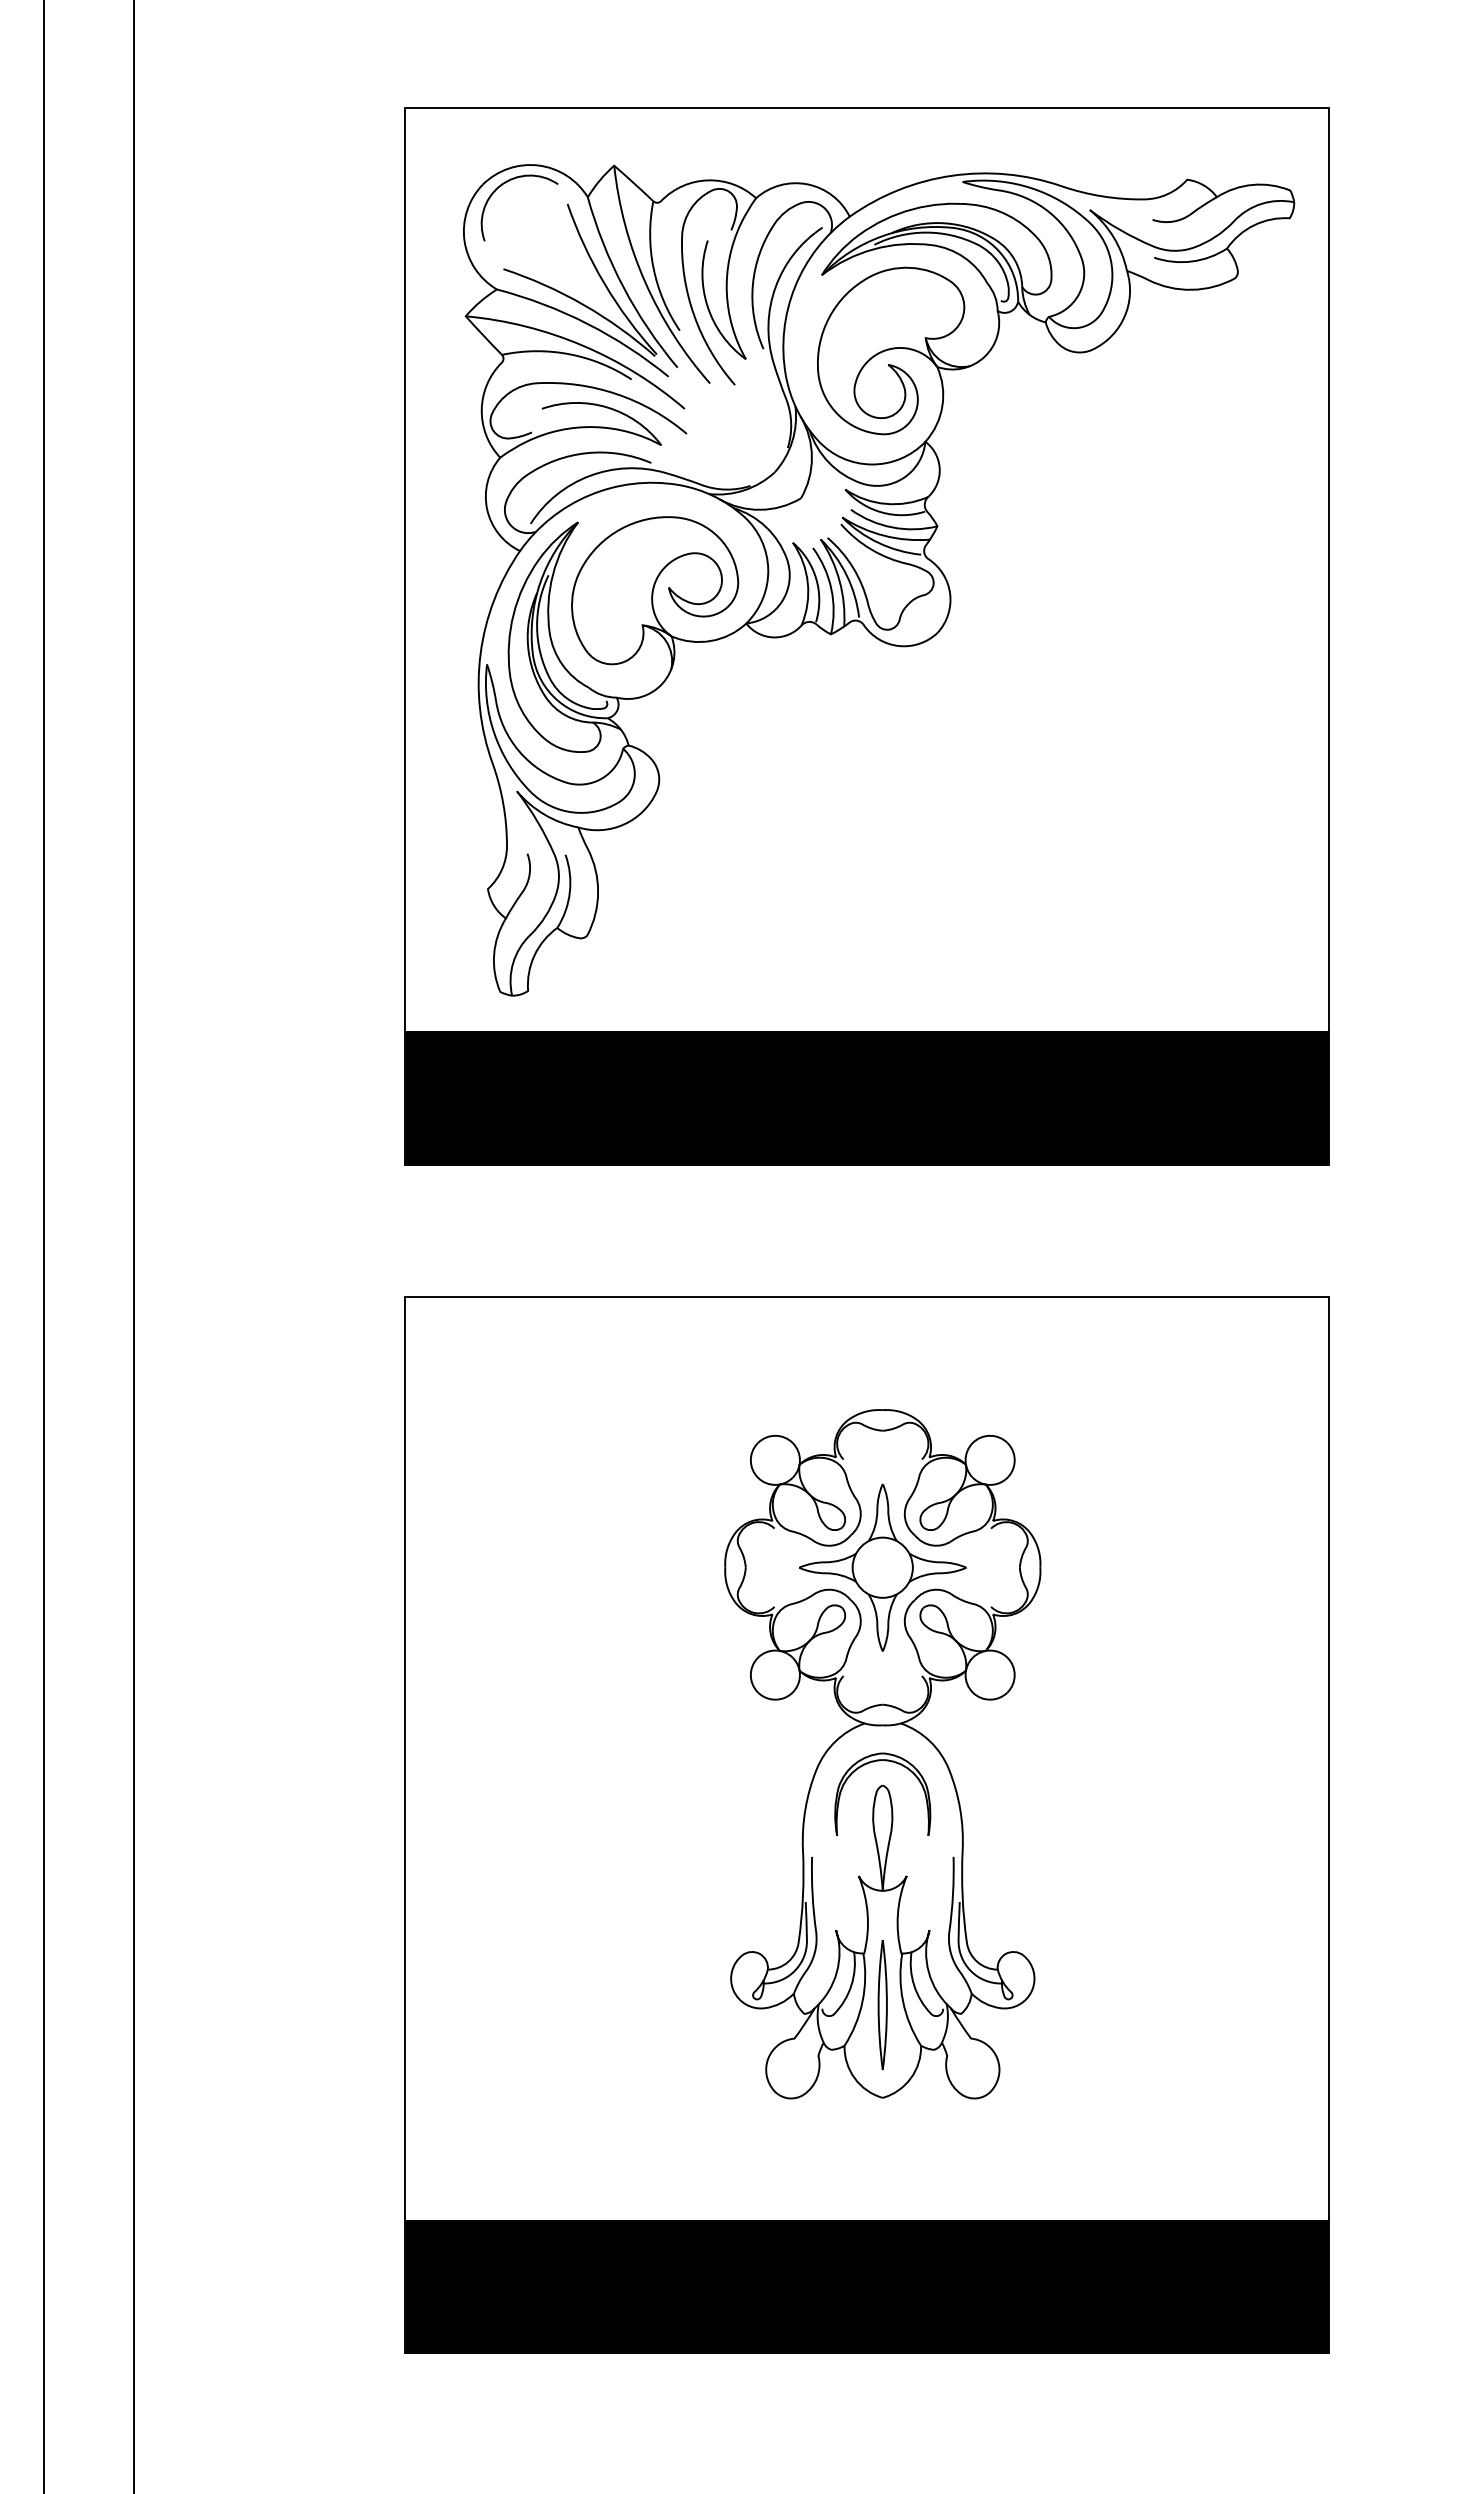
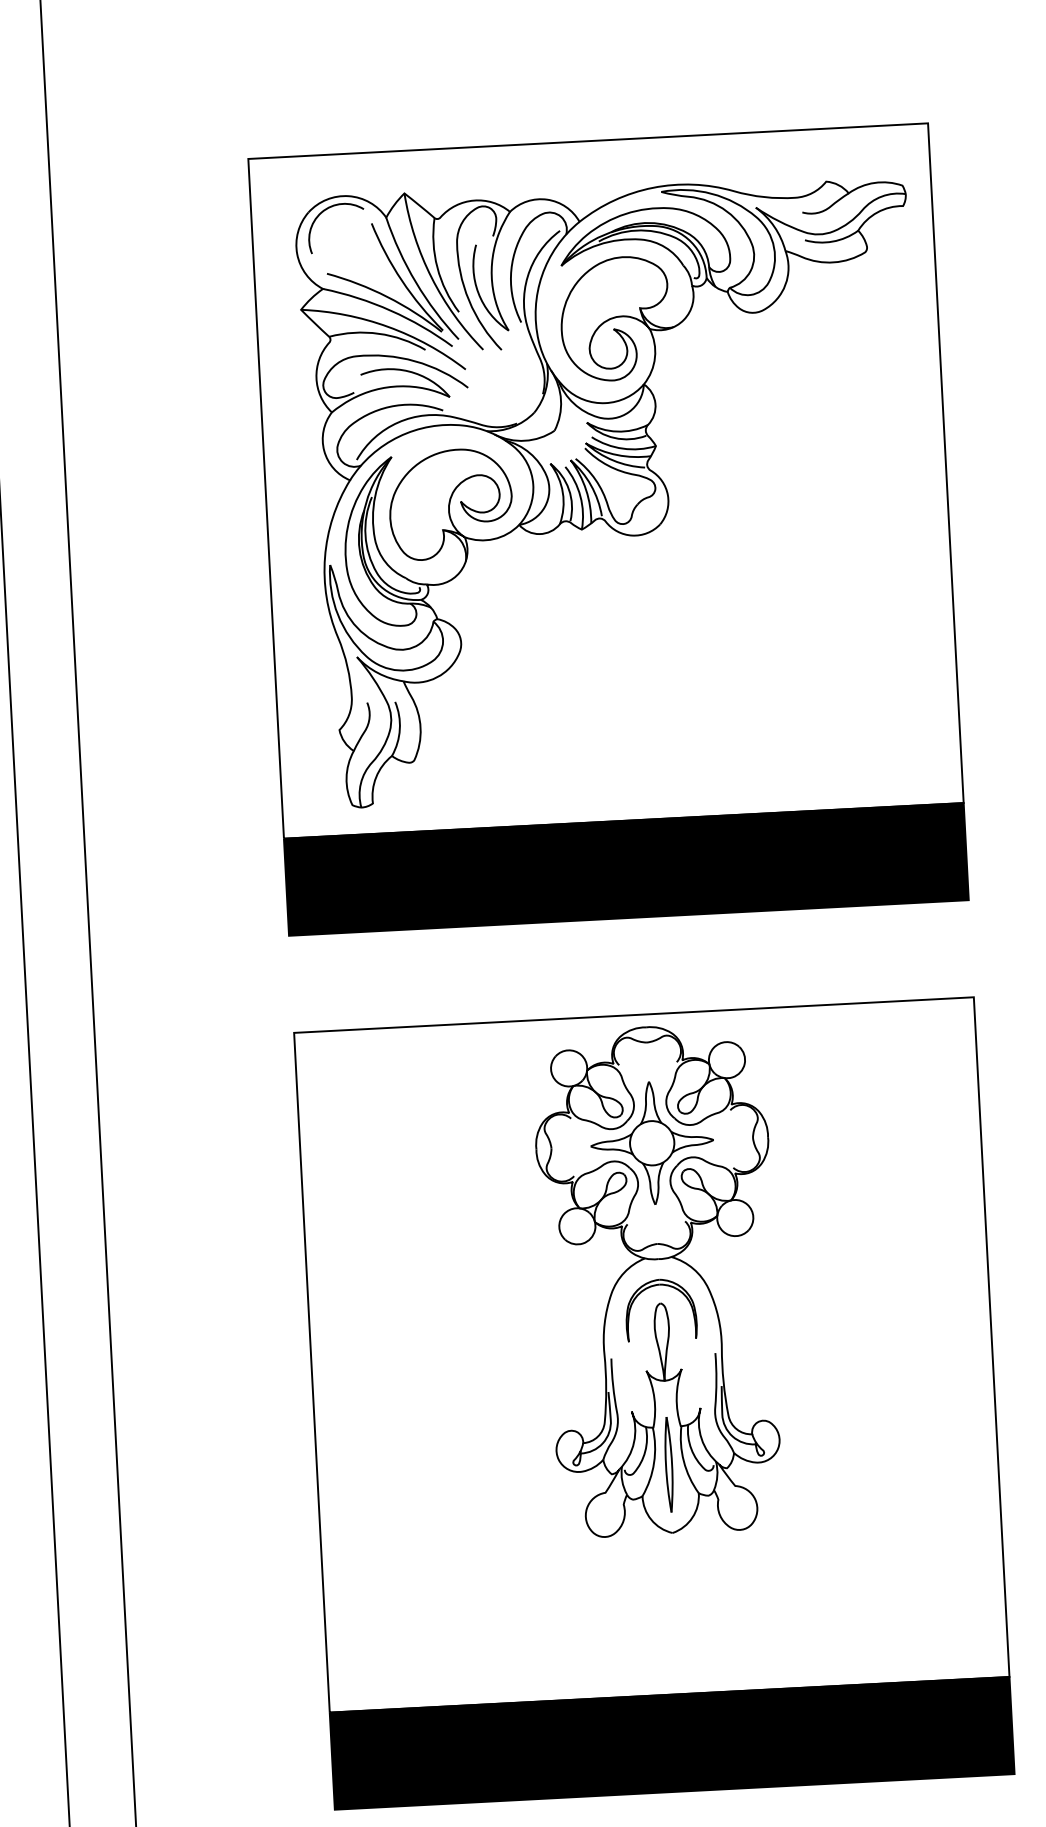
part: (882, 1754) -> (659, 1280), moved

